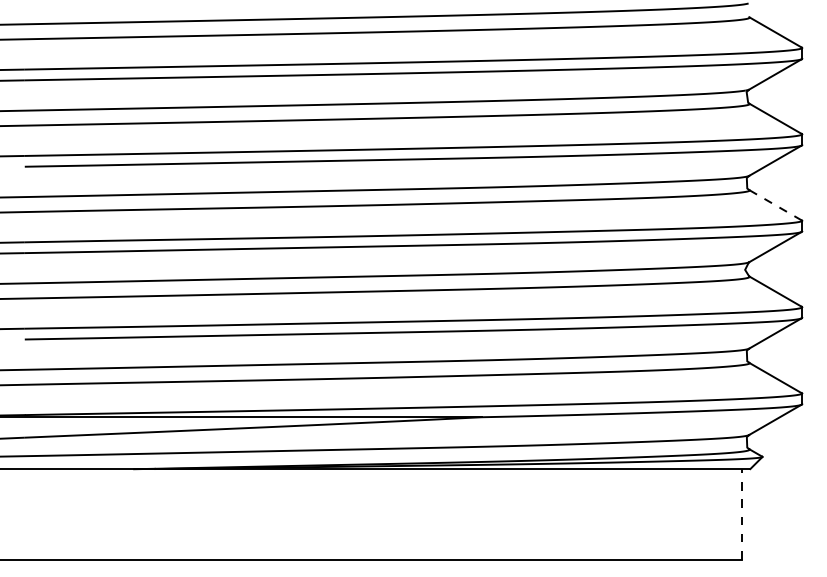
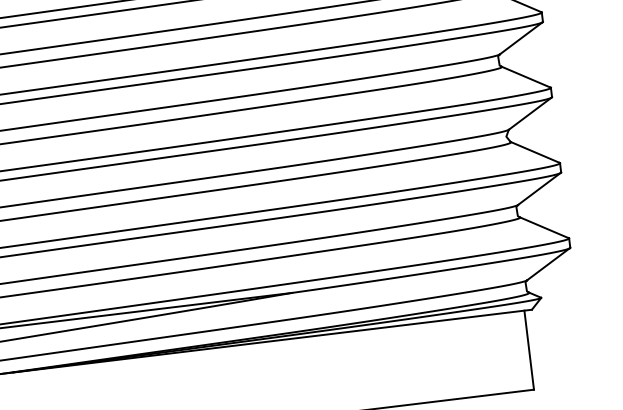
line: (775, 205) -> (526, 77), dashed -> solid
line: (741, 513) -> (528, 349), dashed -> solid

